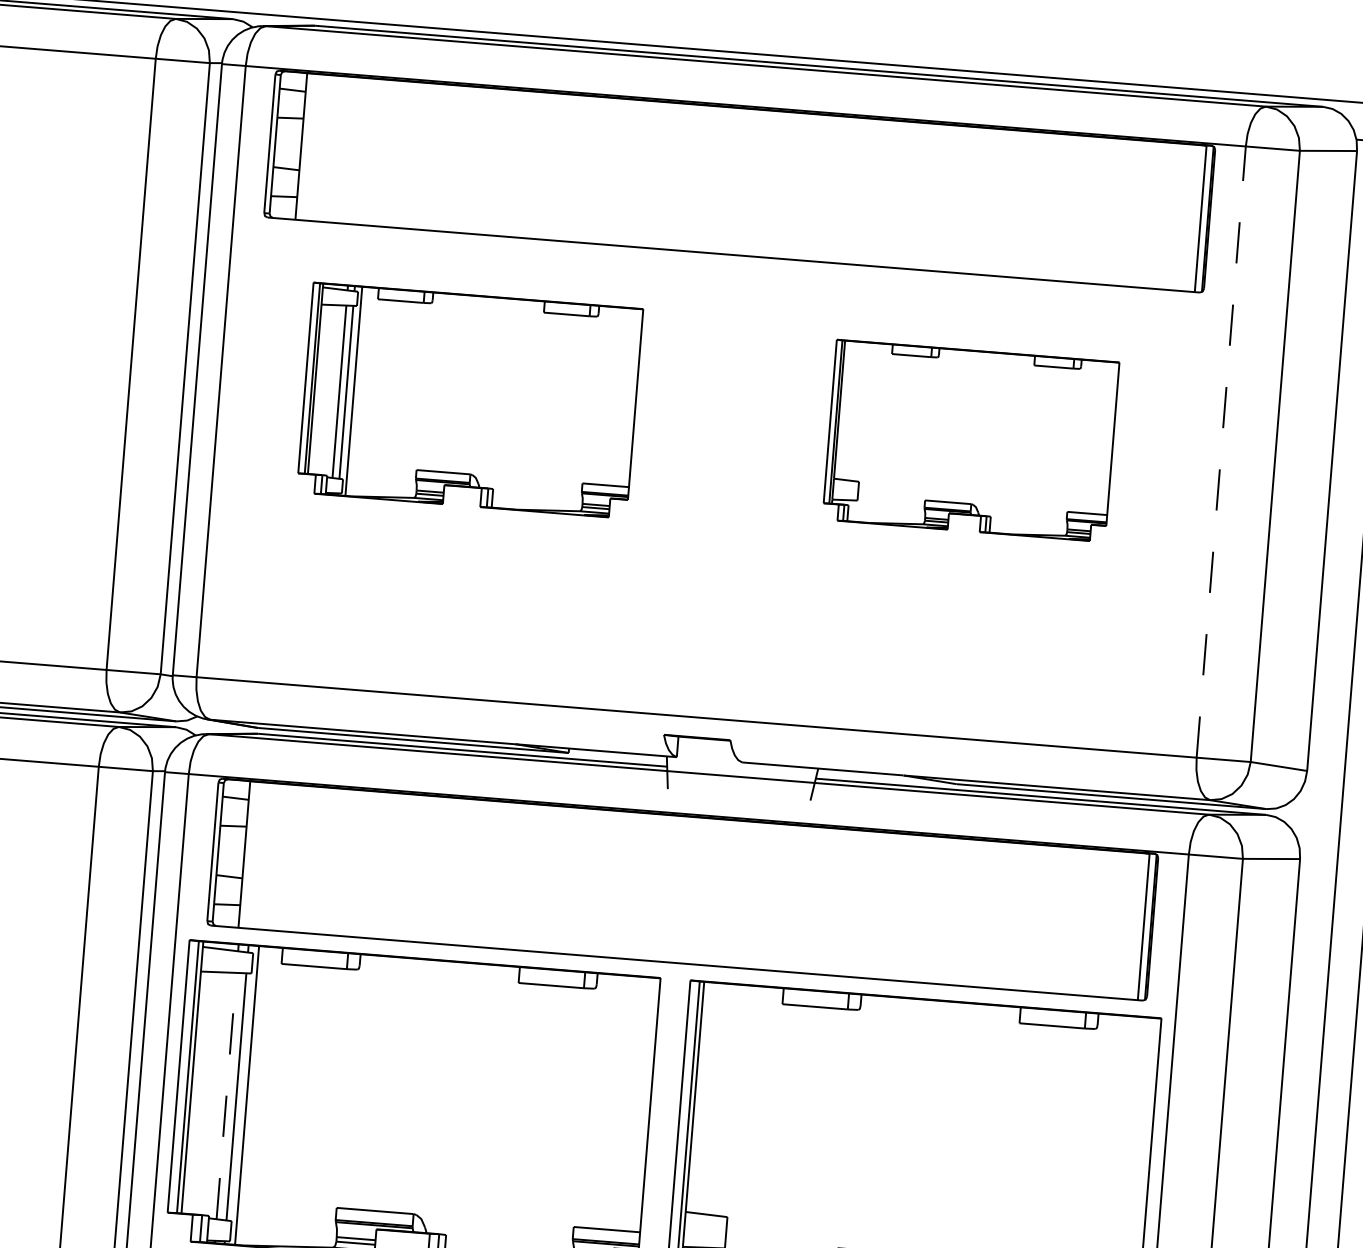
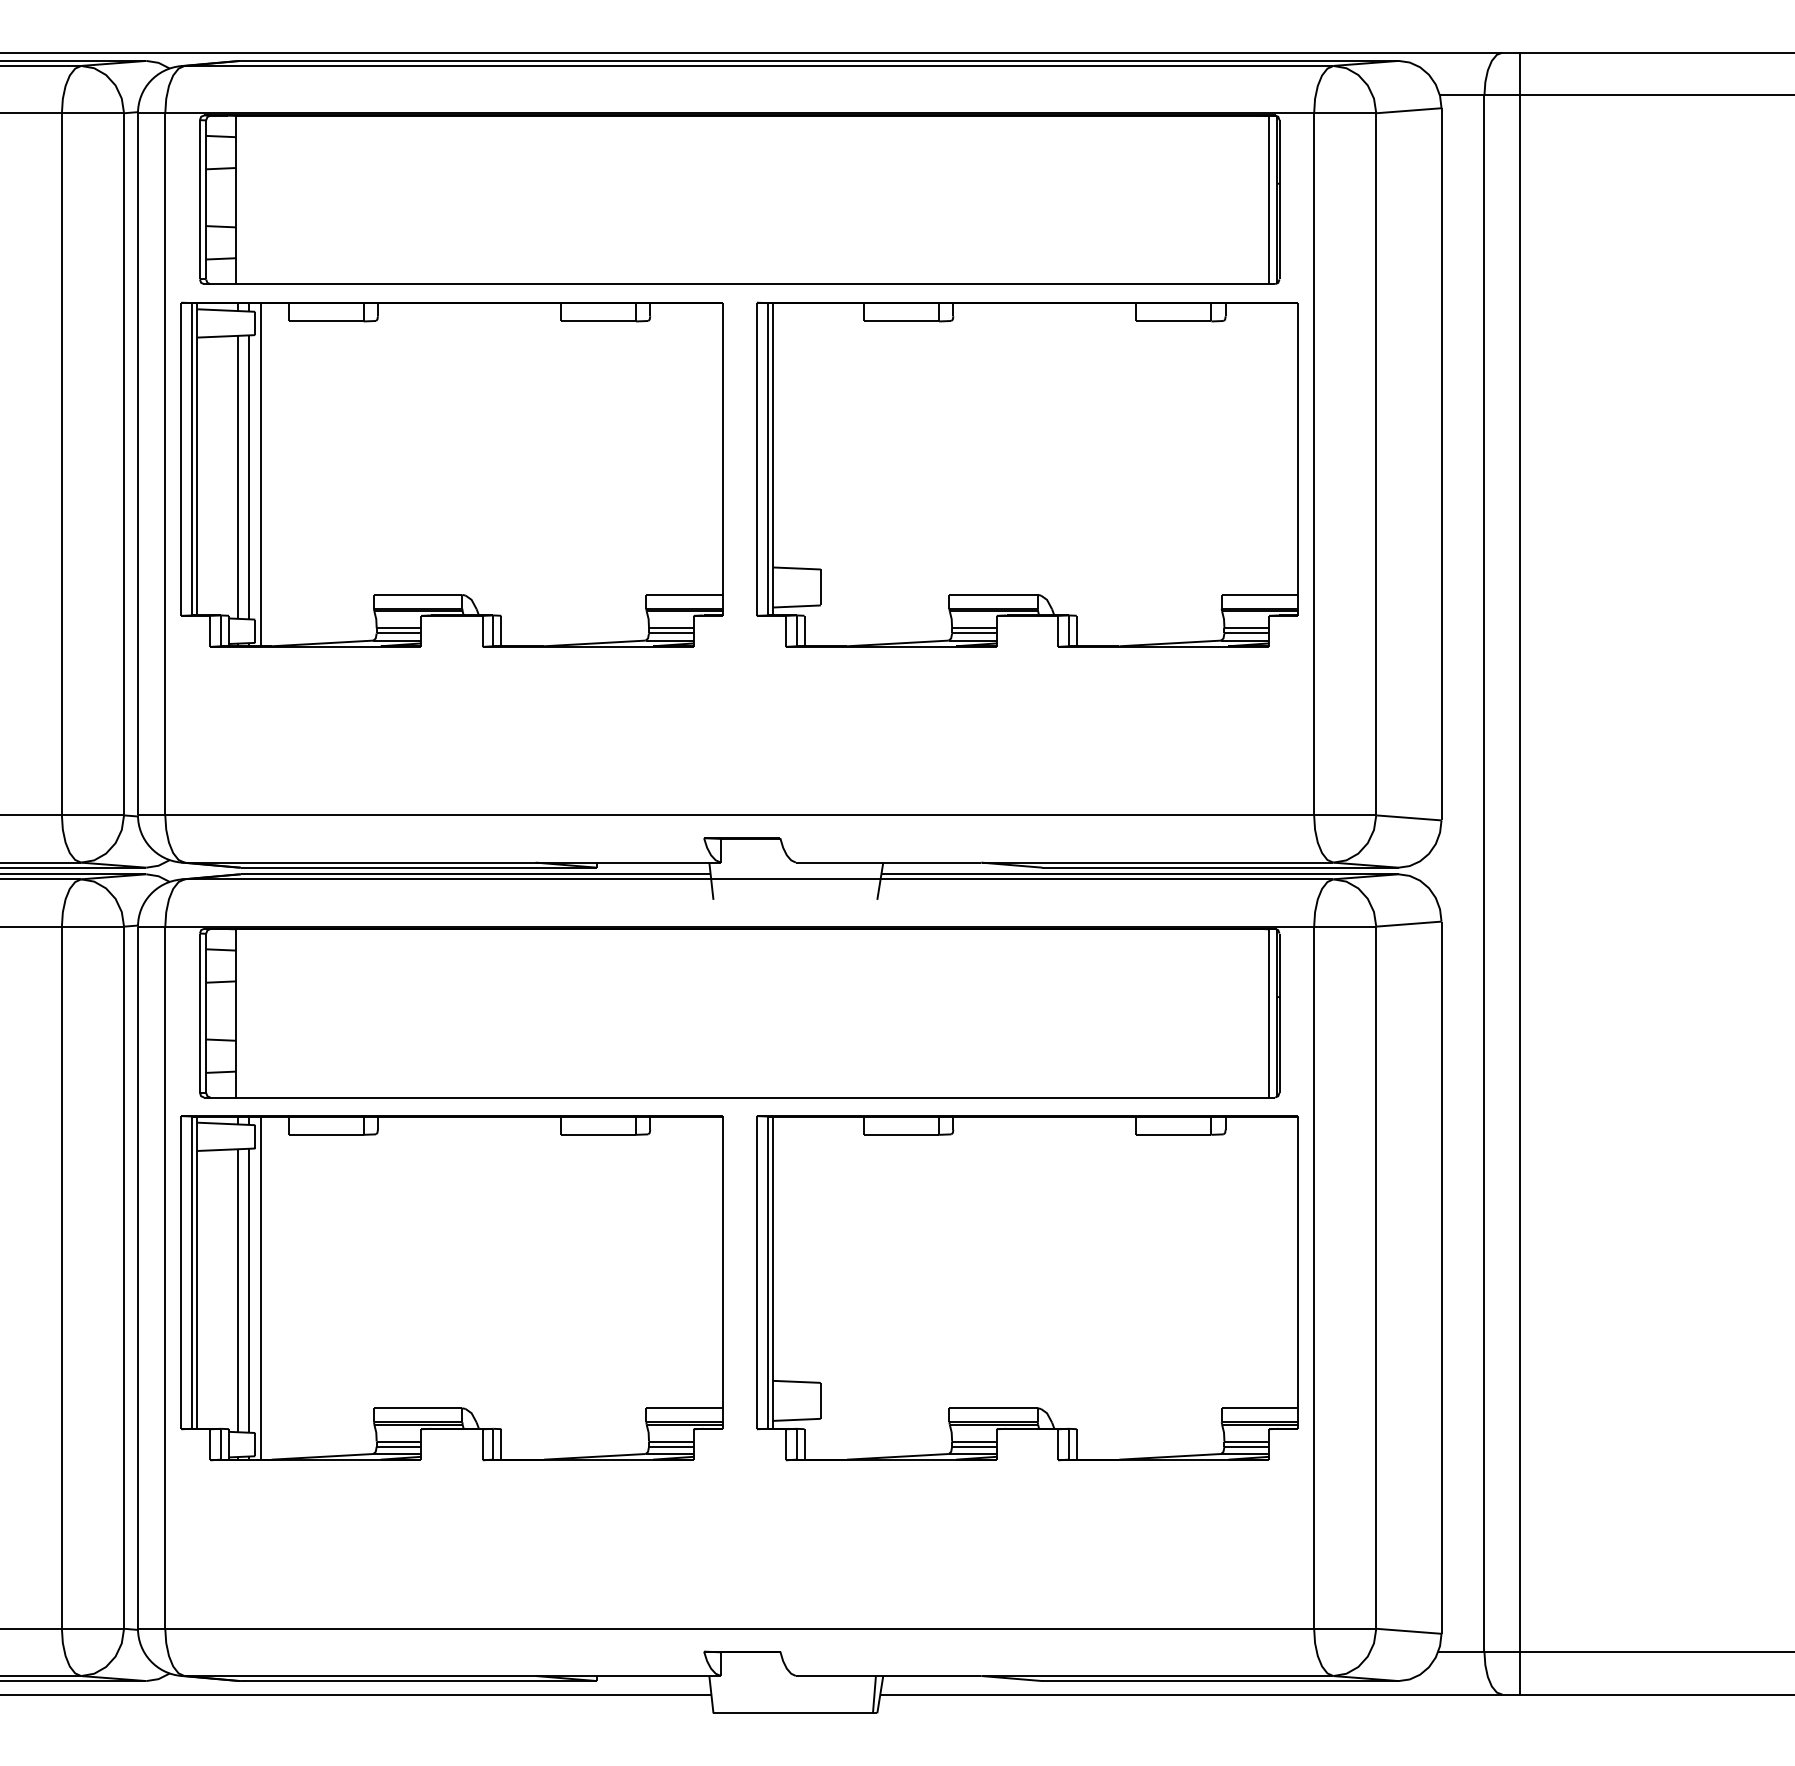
part: (469, 400) -> (451, 474), size x1.43
part: (970, 440) -> (1027, 474), size x1.67
line: (1221, 451) -> (1314, 463), dashed -> solid
line: (226, 1095) -> (237, 1290), dashed -> solid

